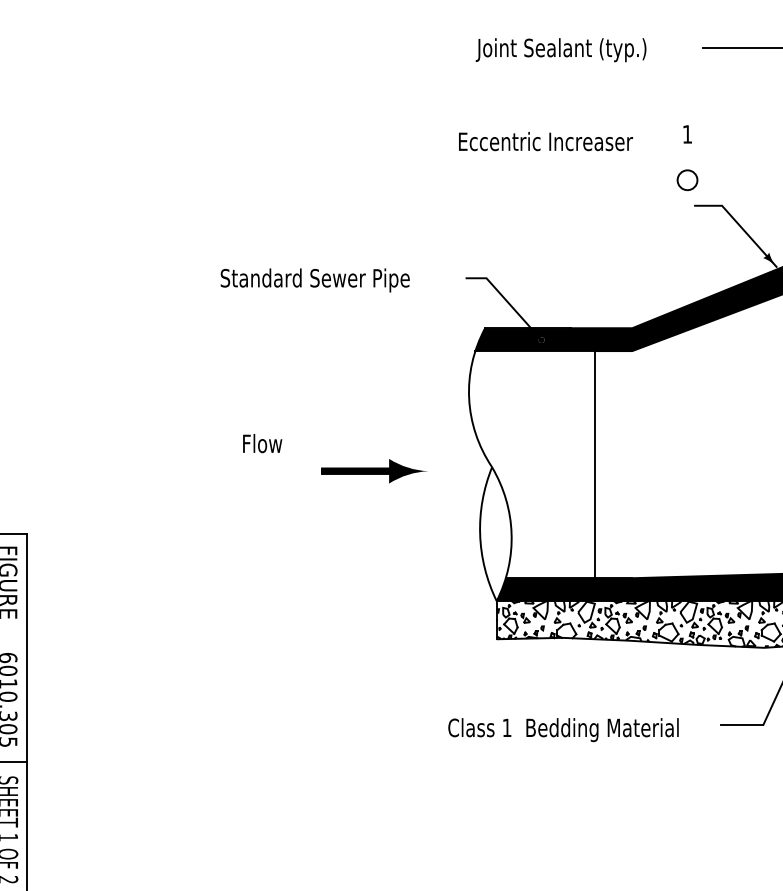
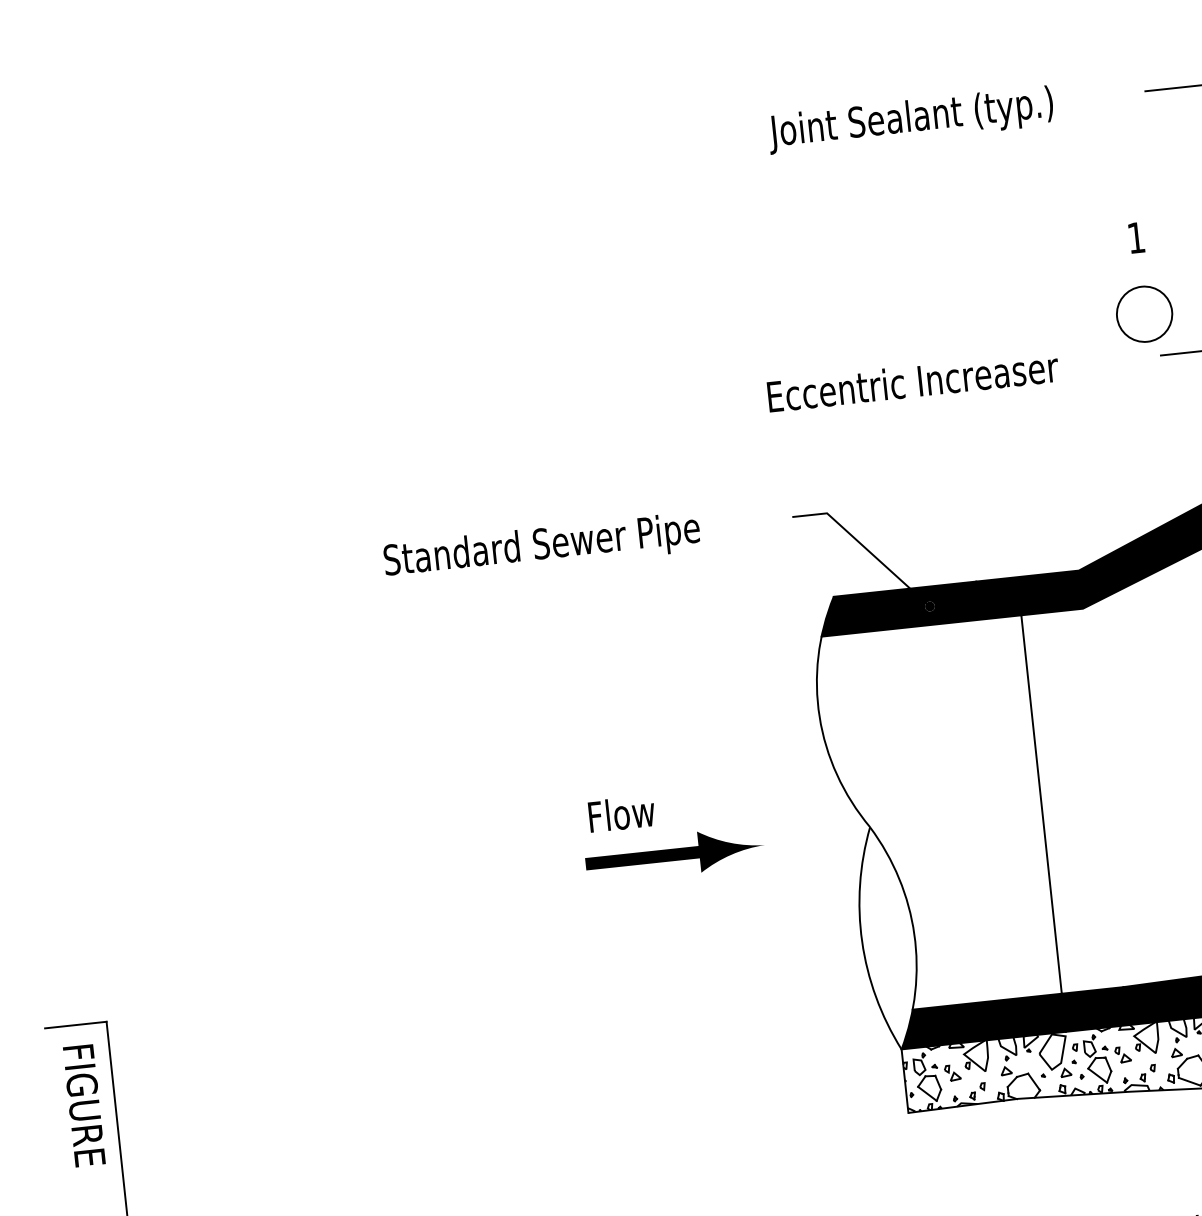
text: (545, 141) -> (912, 381), moved
circle: (687, 179) -> (1144, 312), size x1.67
text: (262, 443) -> (621, 813), moved

